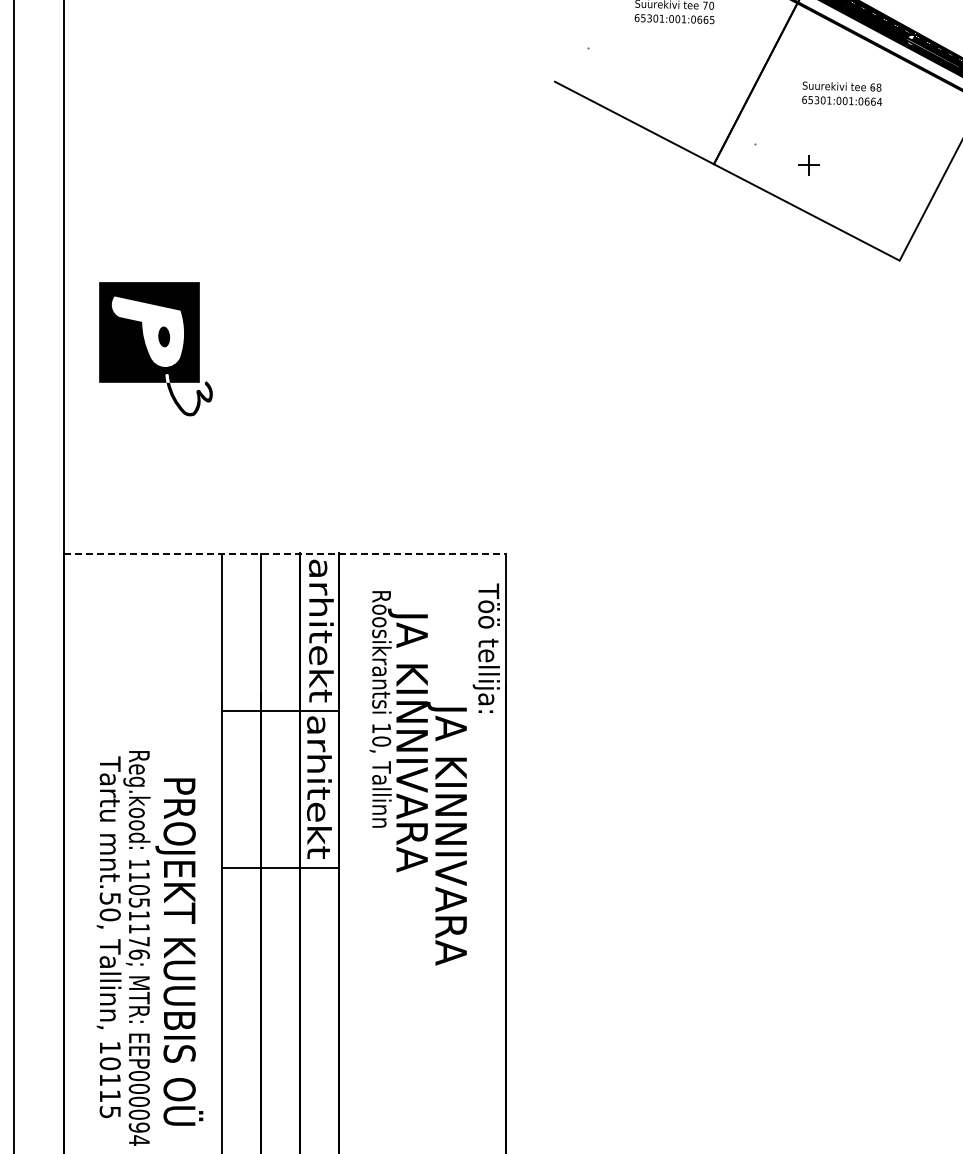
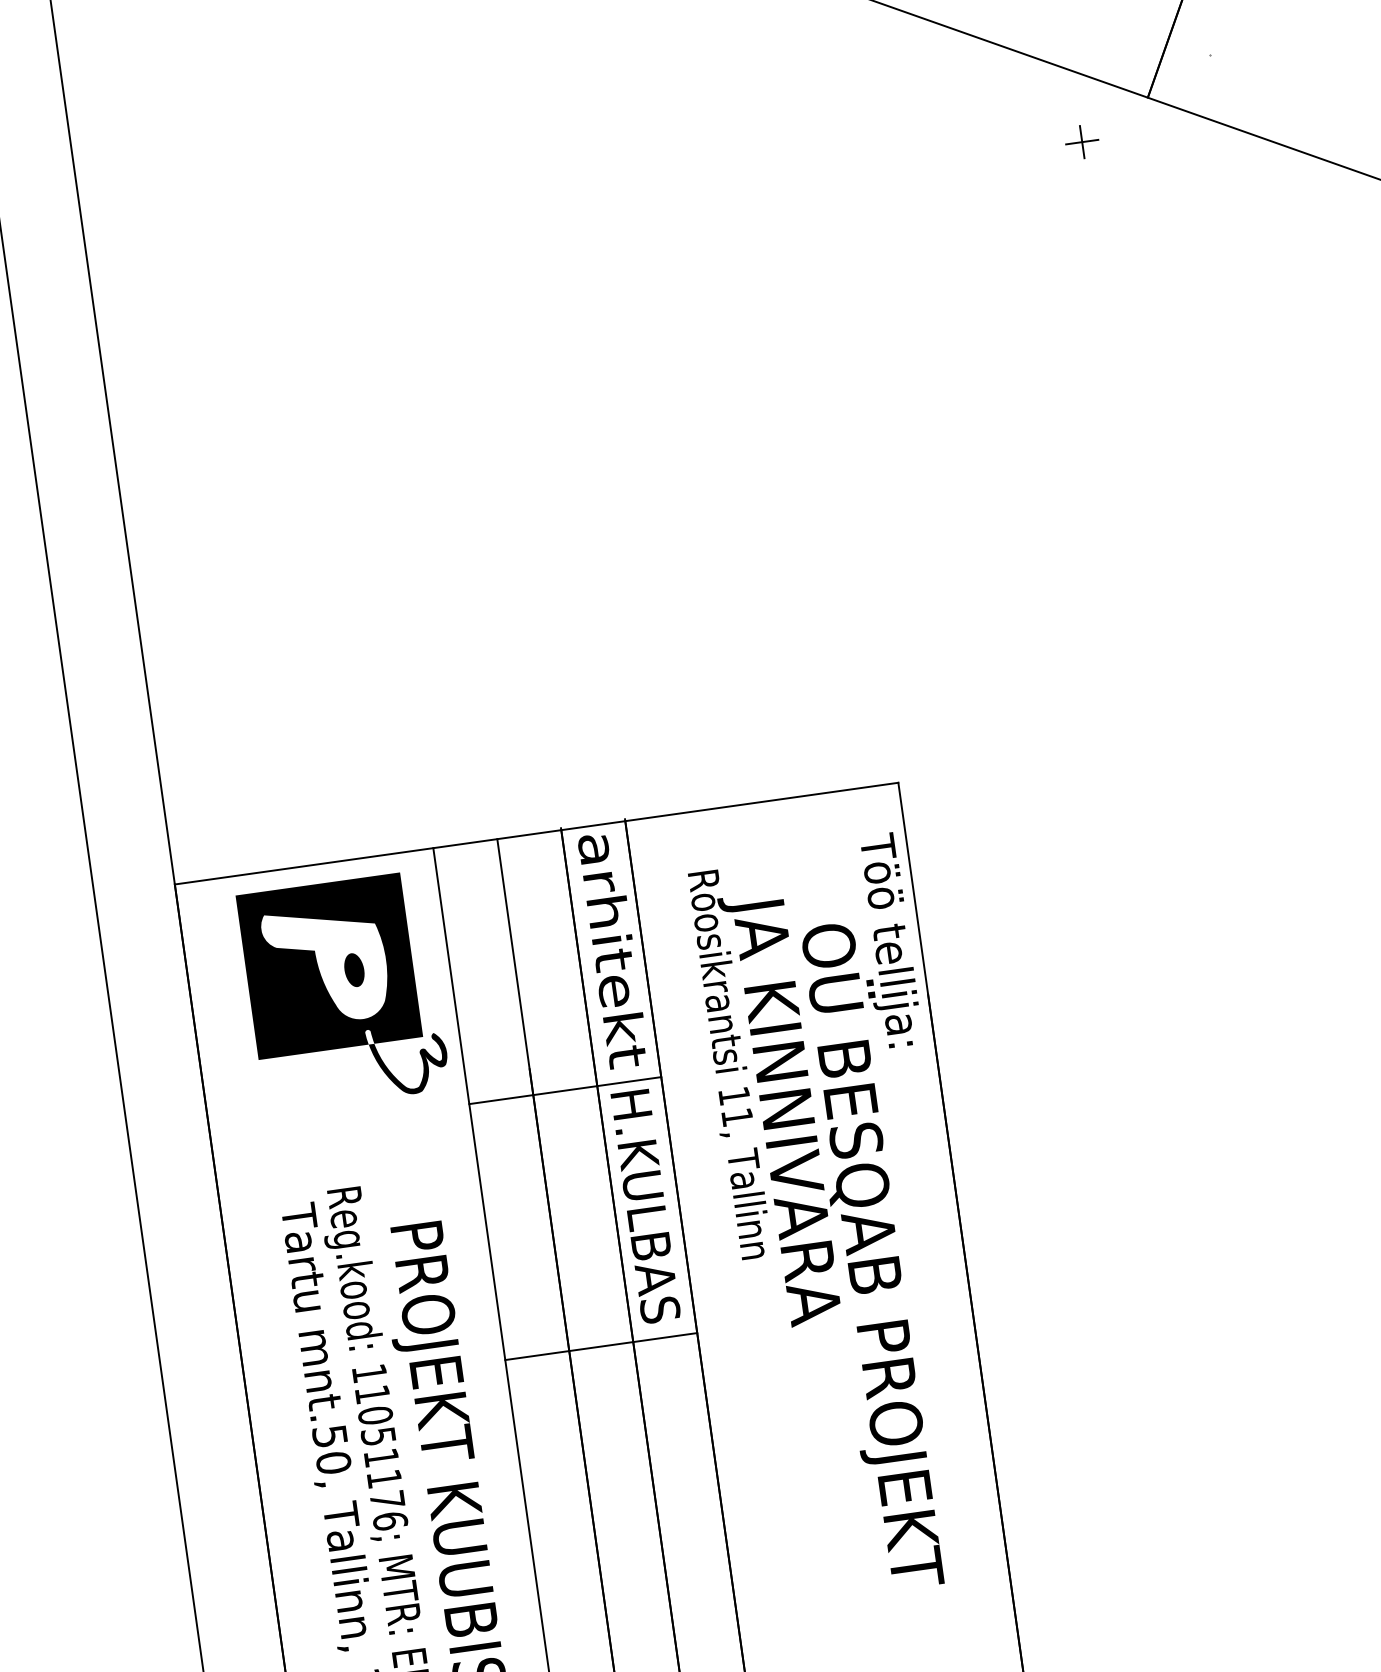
part: (808, 165) -> (1081, 142), moved
part: (155, 349) -> (343, 992), moved
line: (285, 554) -> (537, 833), dashed -> solid
text: (381, 741) -> (737, 1117), 10, -> 11,
text: (319, 787) -> (646, 1206), arhitekt -> H.KULBAS
text: (450, 835) -> (871, 1255), JA KINNIVARA -> OÜ BESQAB PROJEKT

